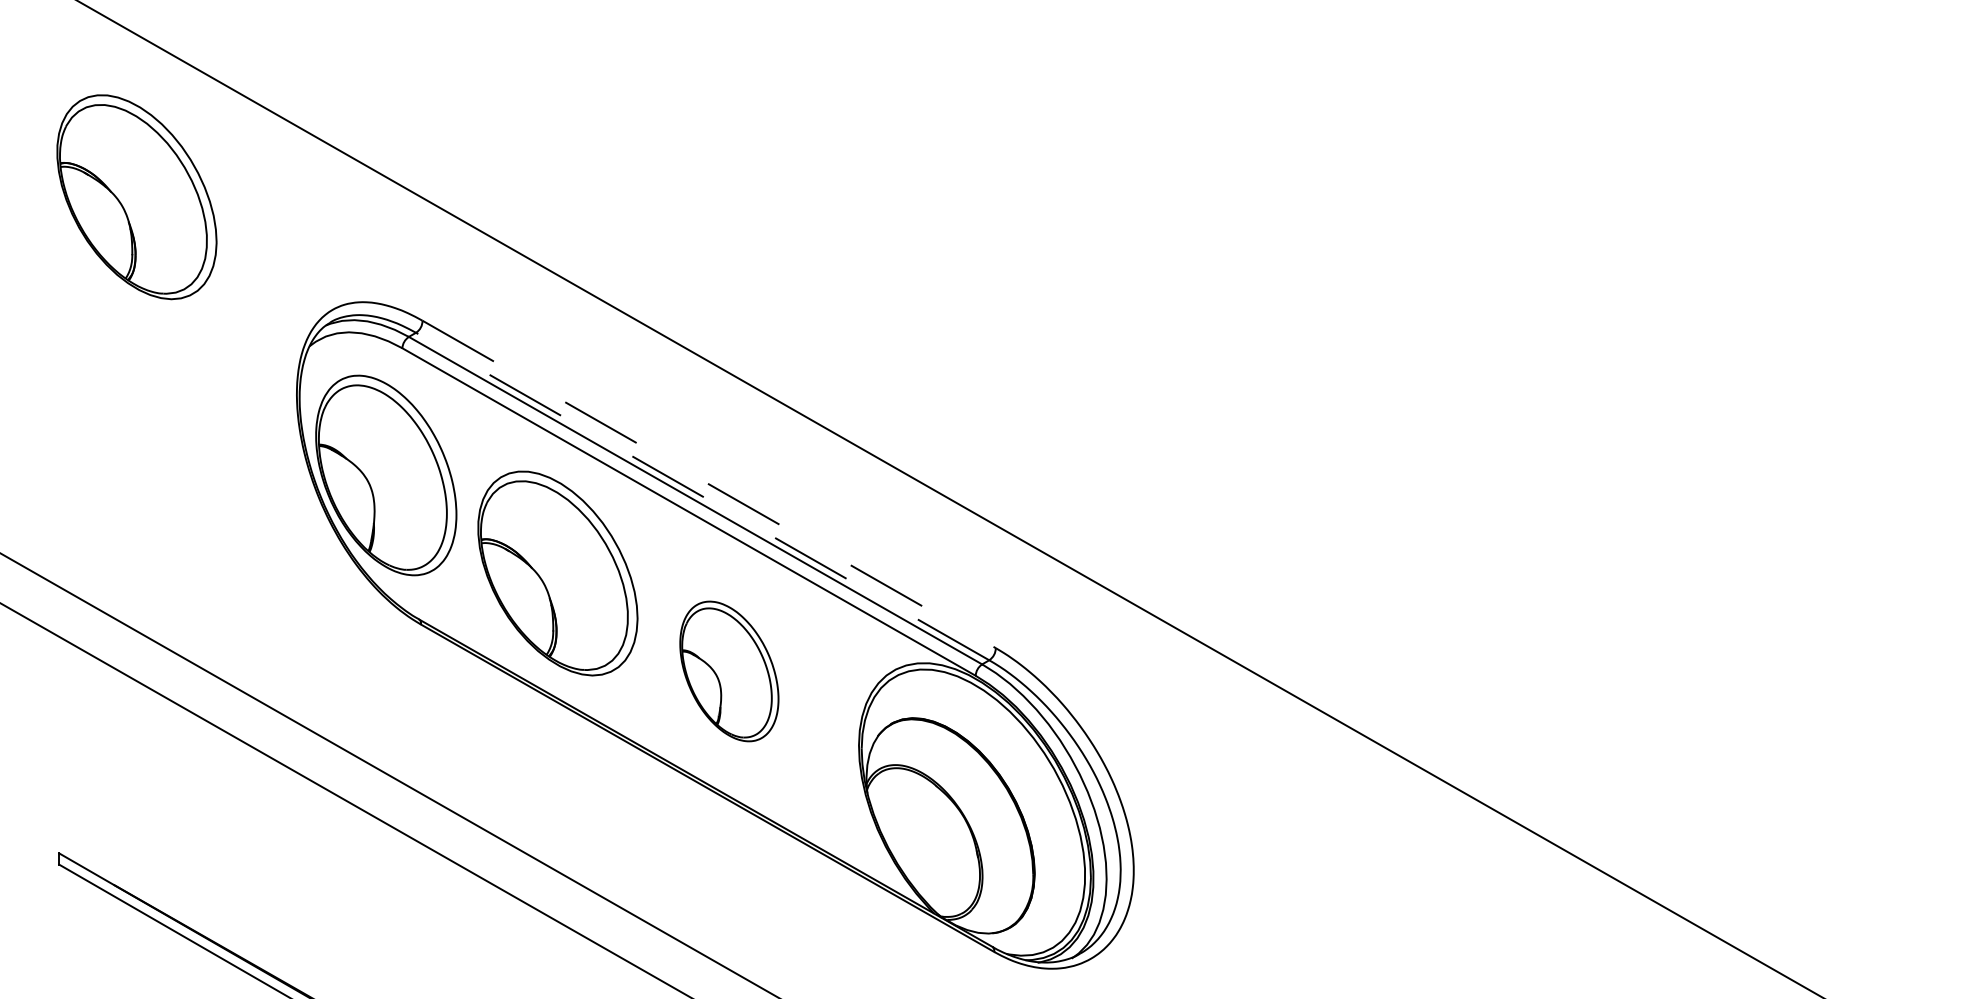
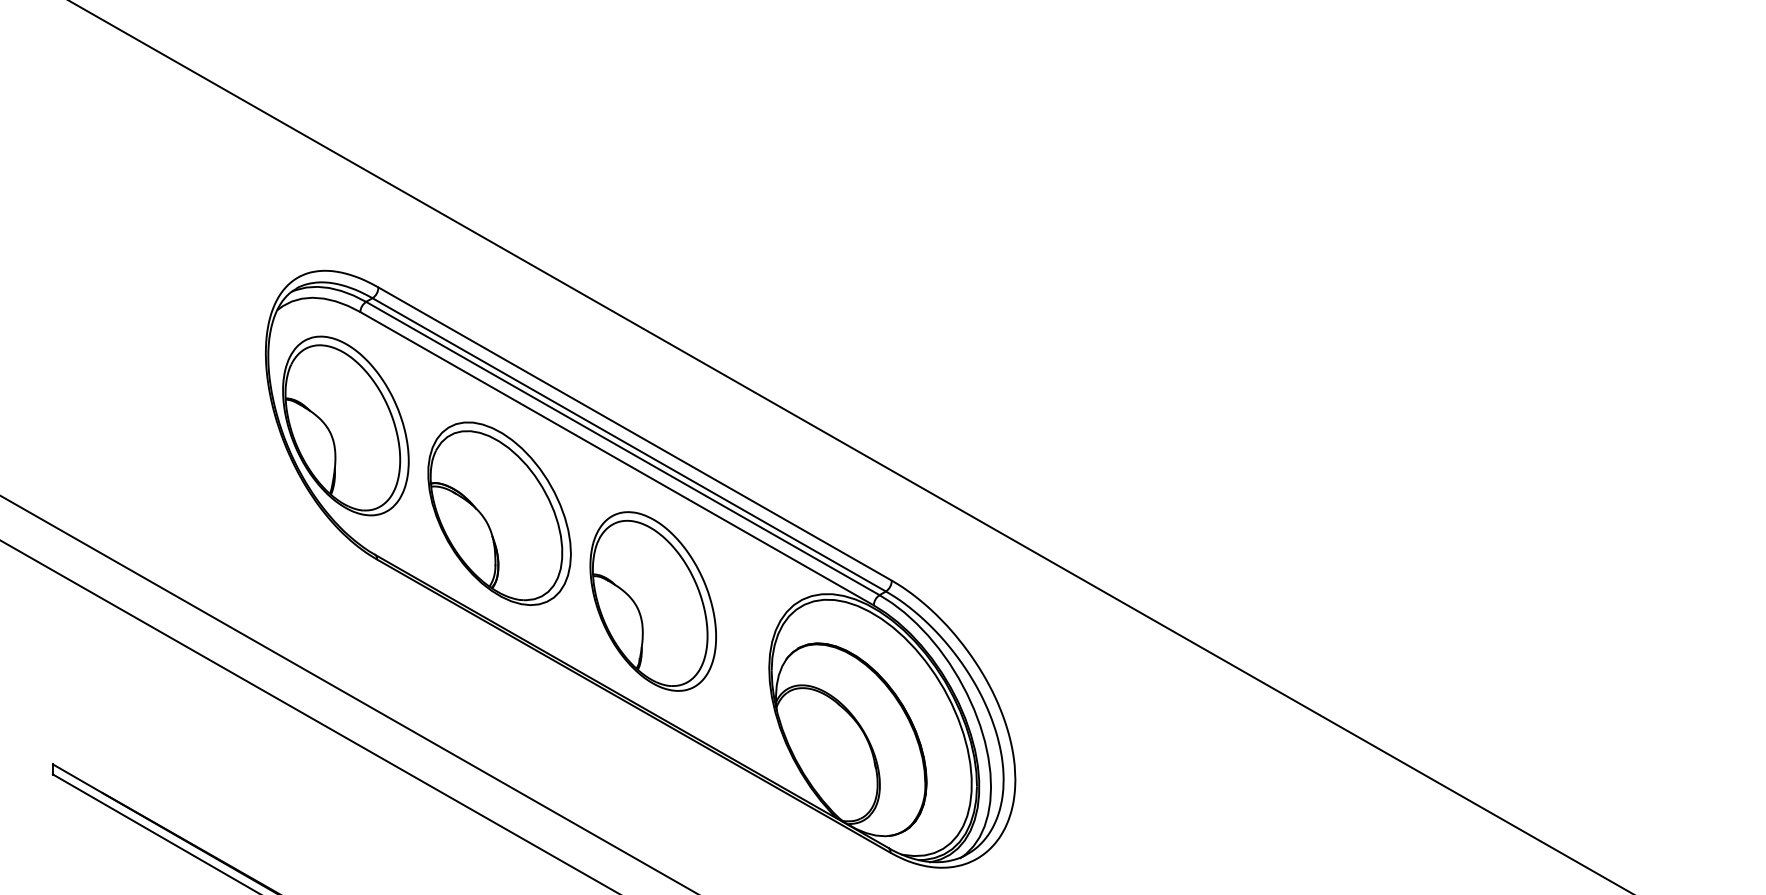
part: (136, 196) -> (122, 176), removed
line: (709, 483) -> (635, 433), dashed -> solid
line: (702, 496) -> (629, 444), dashed -> solid
part: (728, 671) -> (652, 601), size x1.43

